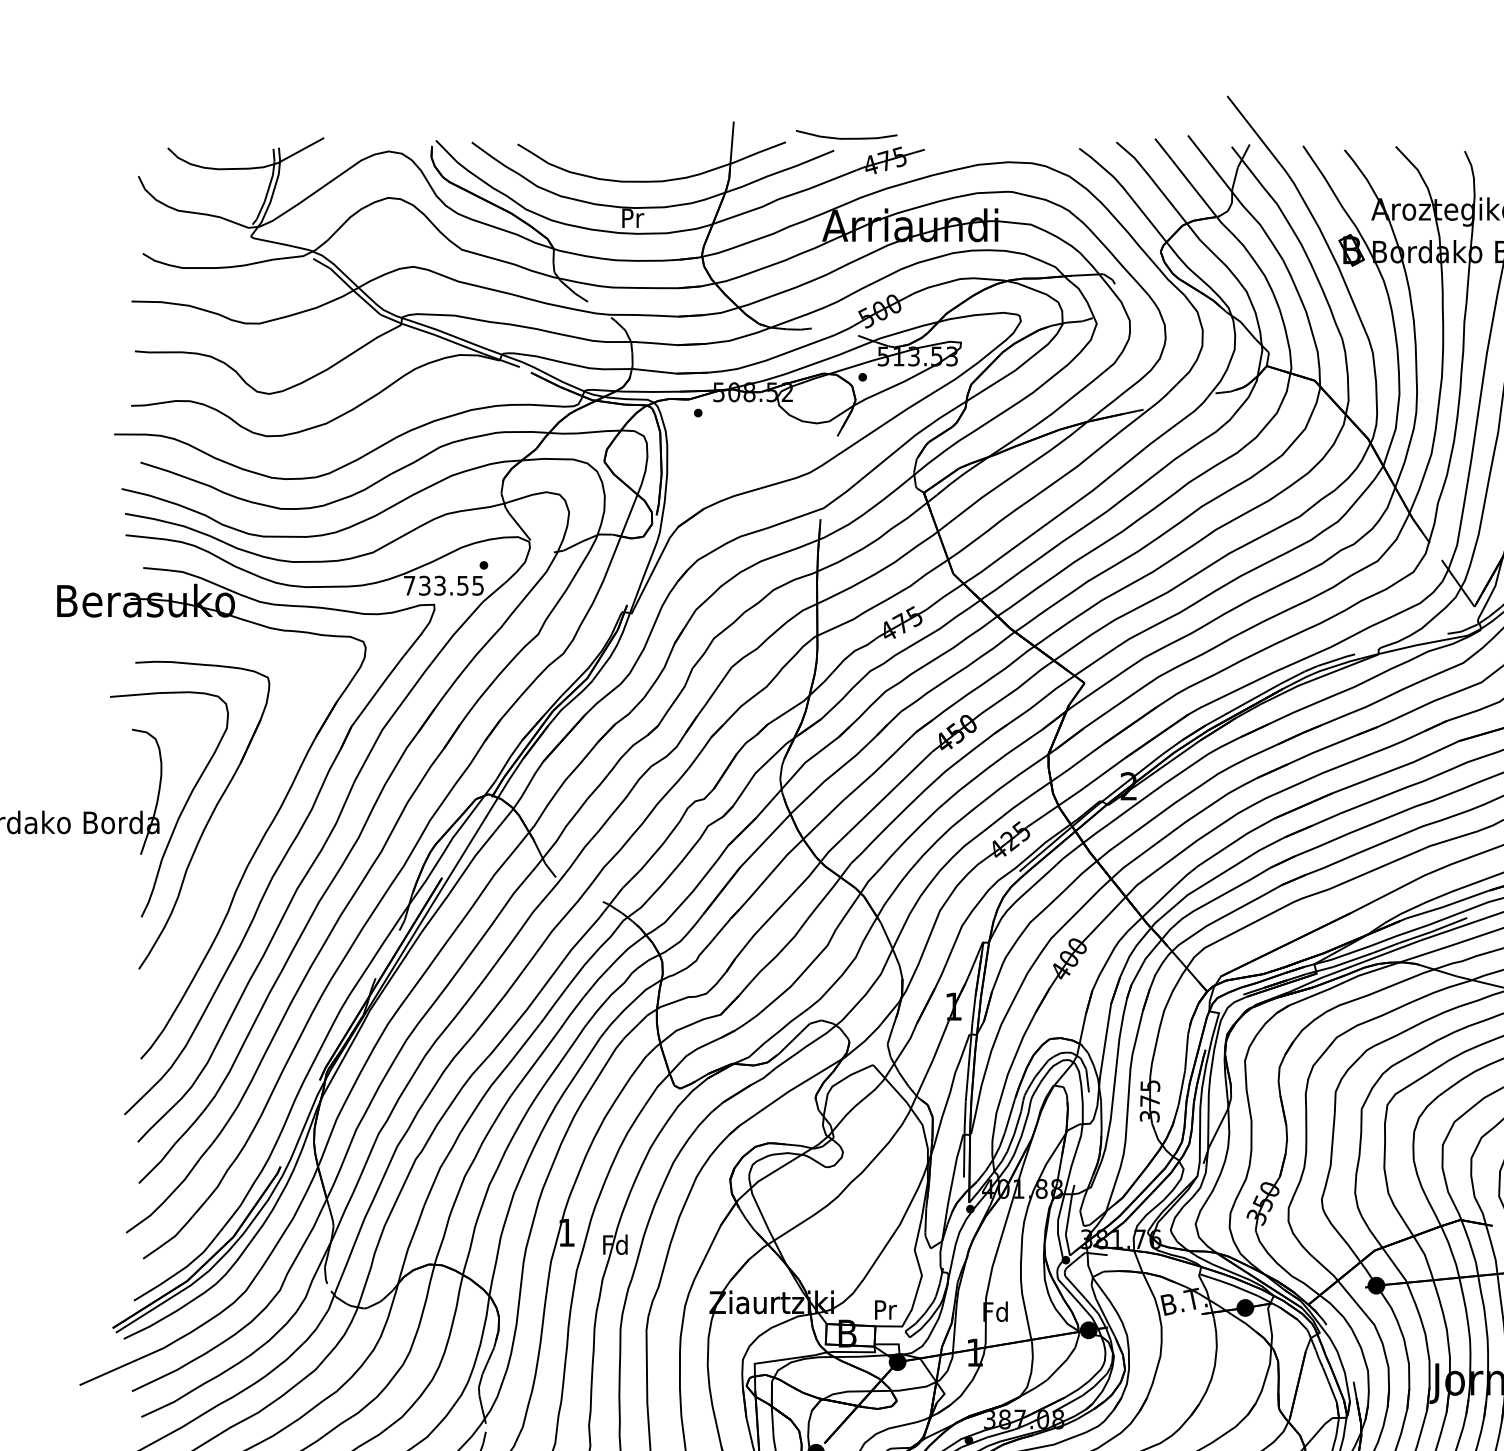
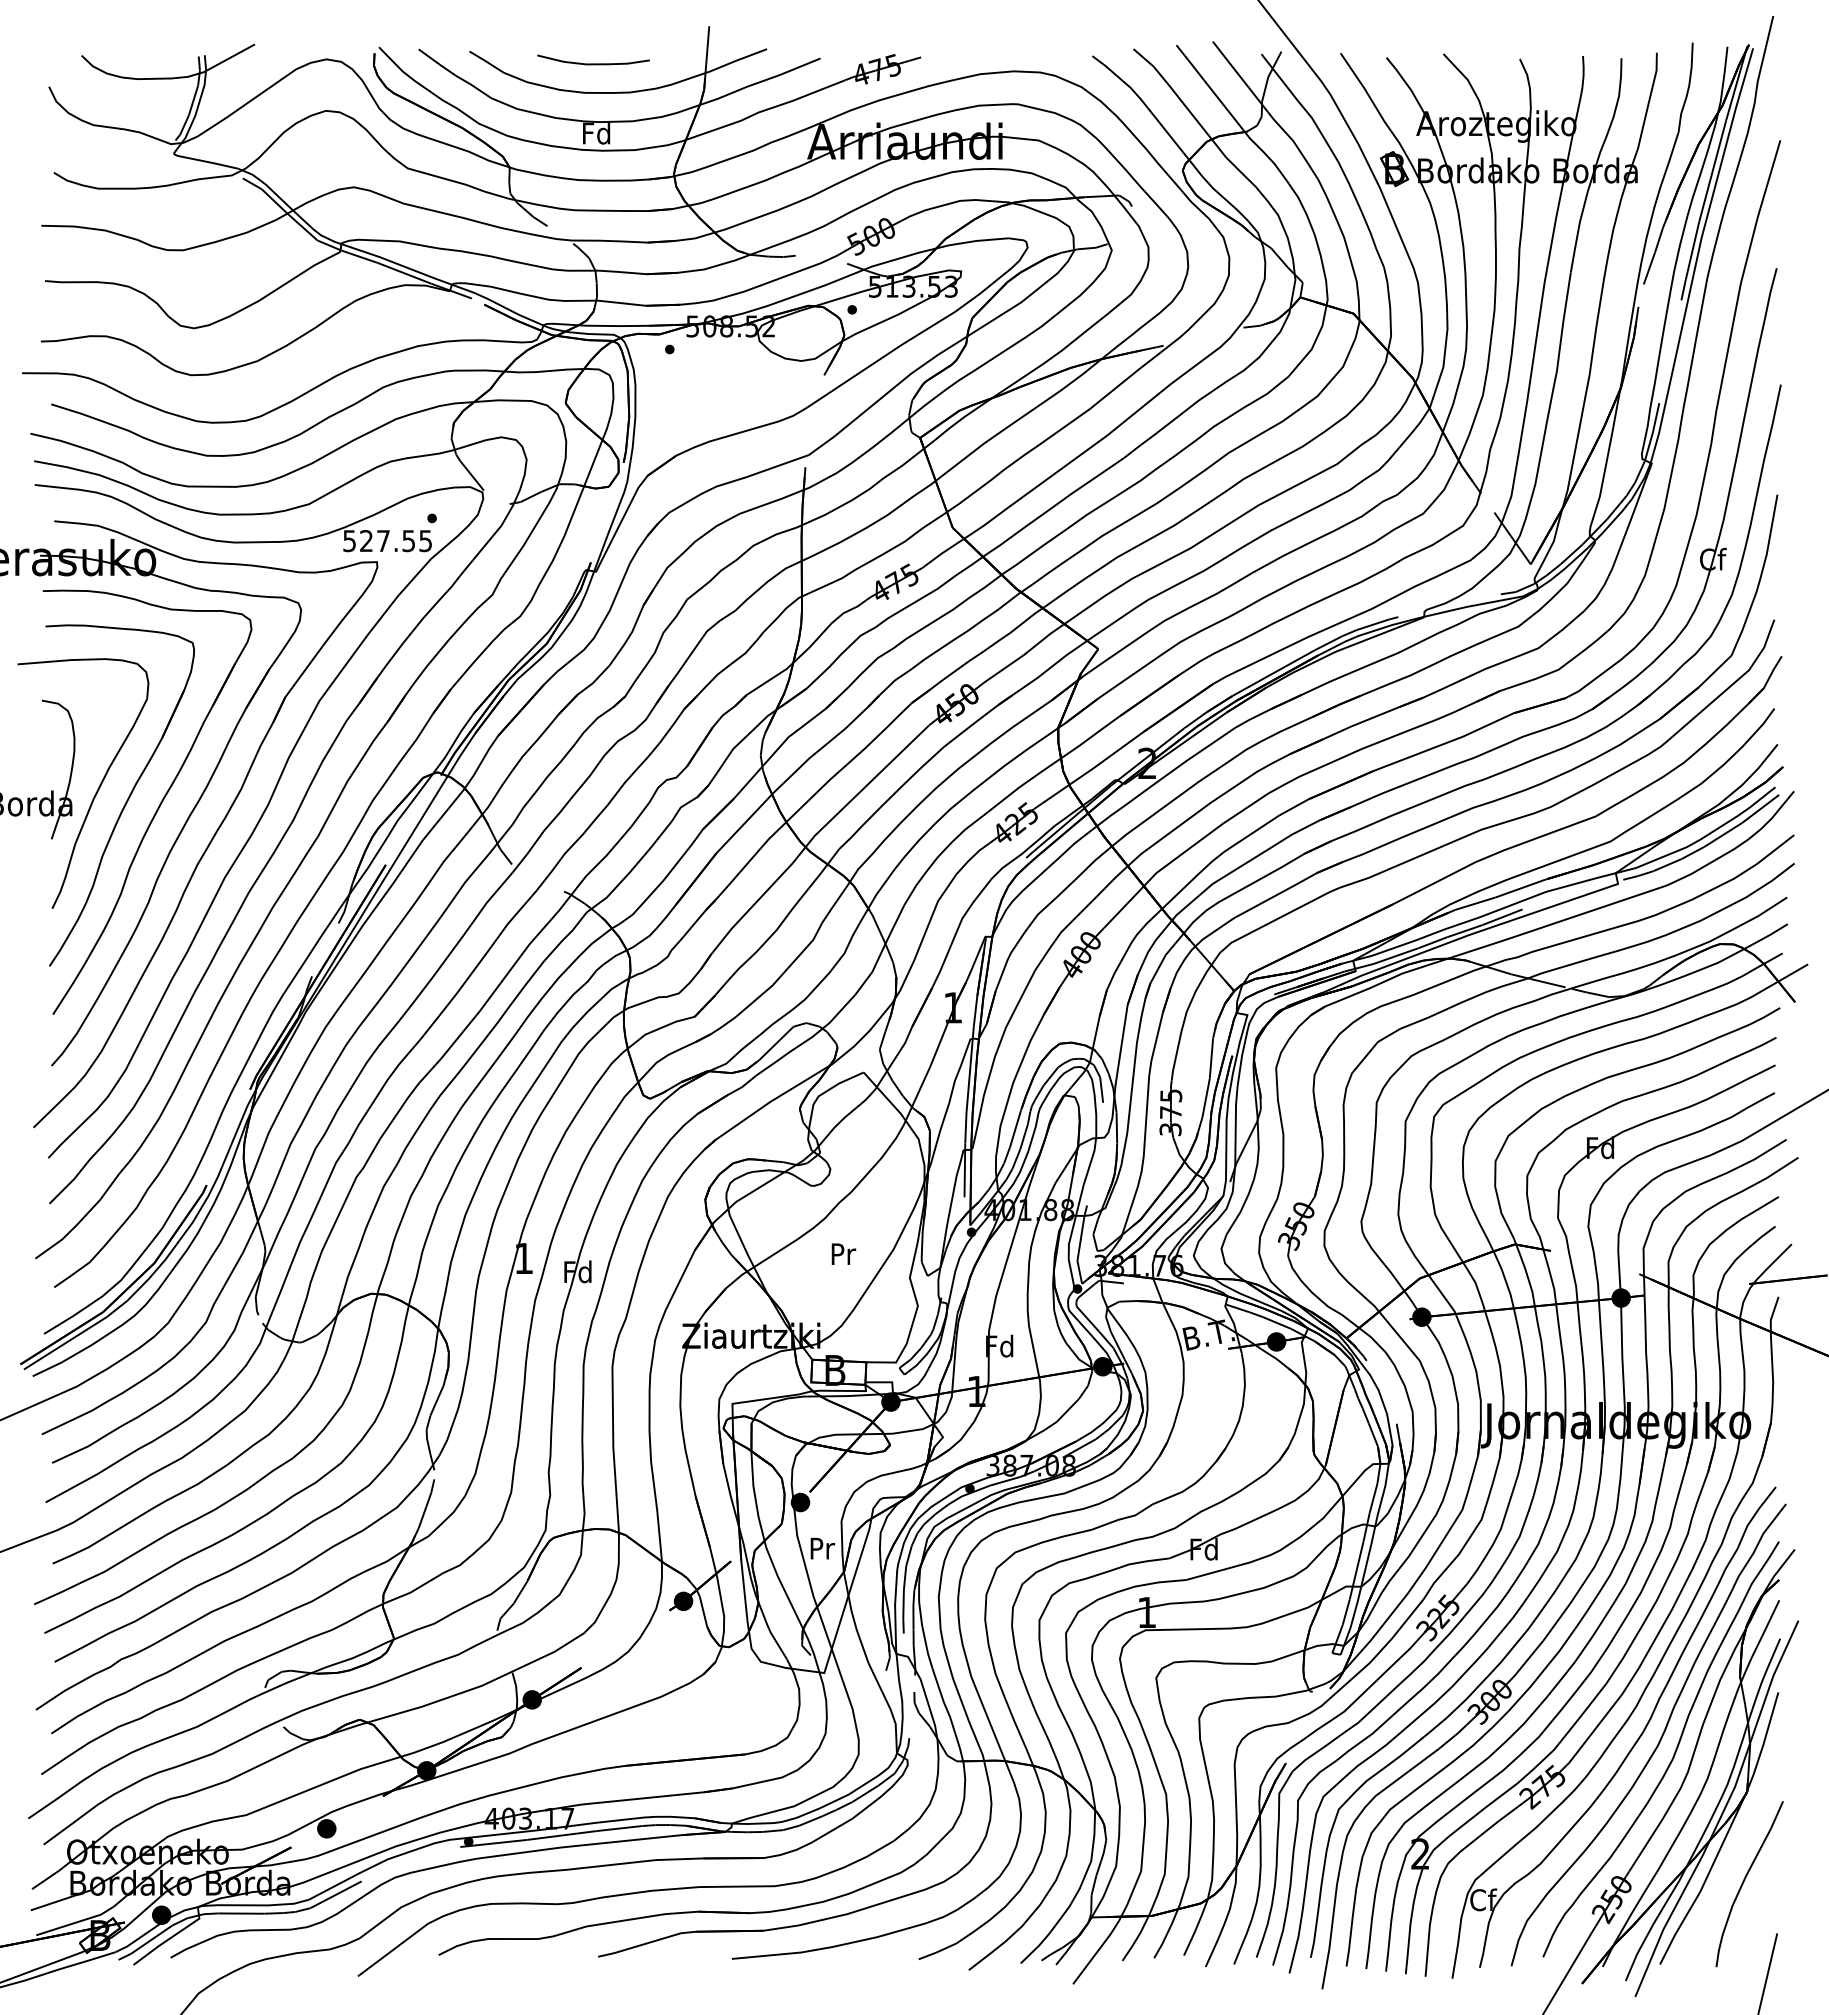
curve: (846, 138) -> (593, 63), moved
text: (632, 218) -> (596, 133), Pr -> Fd
text: (424, 586) -> (366, 541), 733.55 -> 527.55
part: (236, 826) -> (157, 807), added
text: (885, 1309) -> (843, 1253), moved

